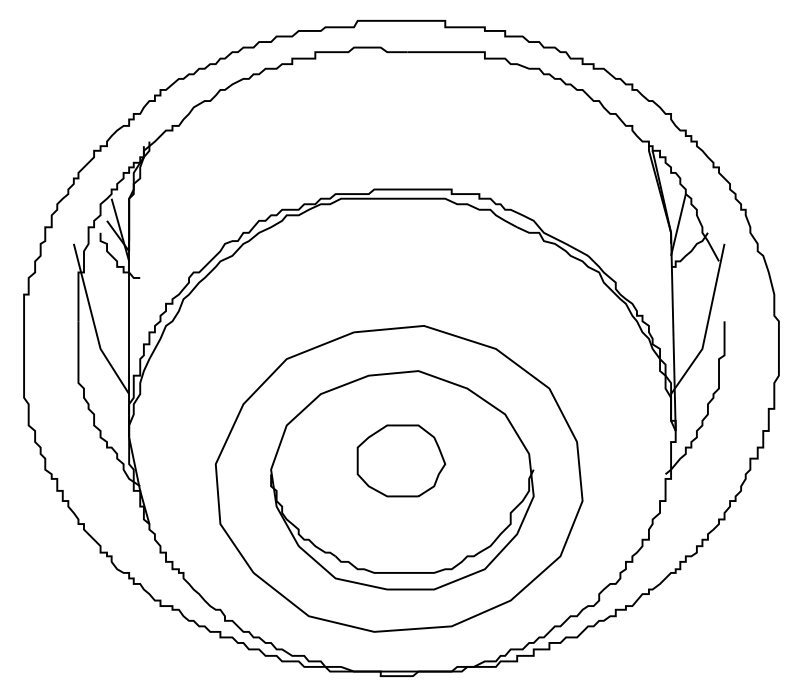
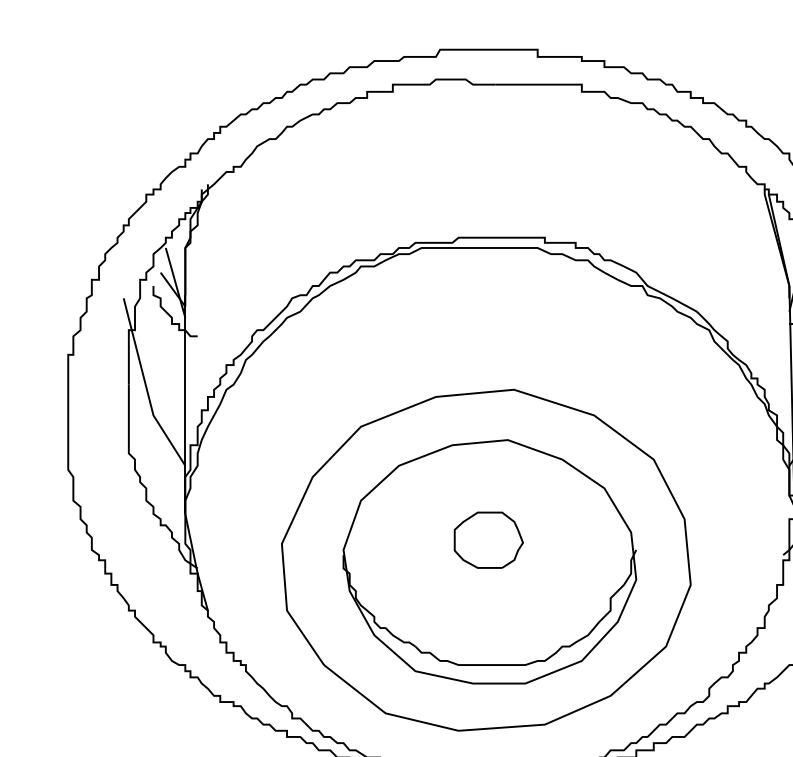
part: (401, 460) -> (488, 539), size x0.7

